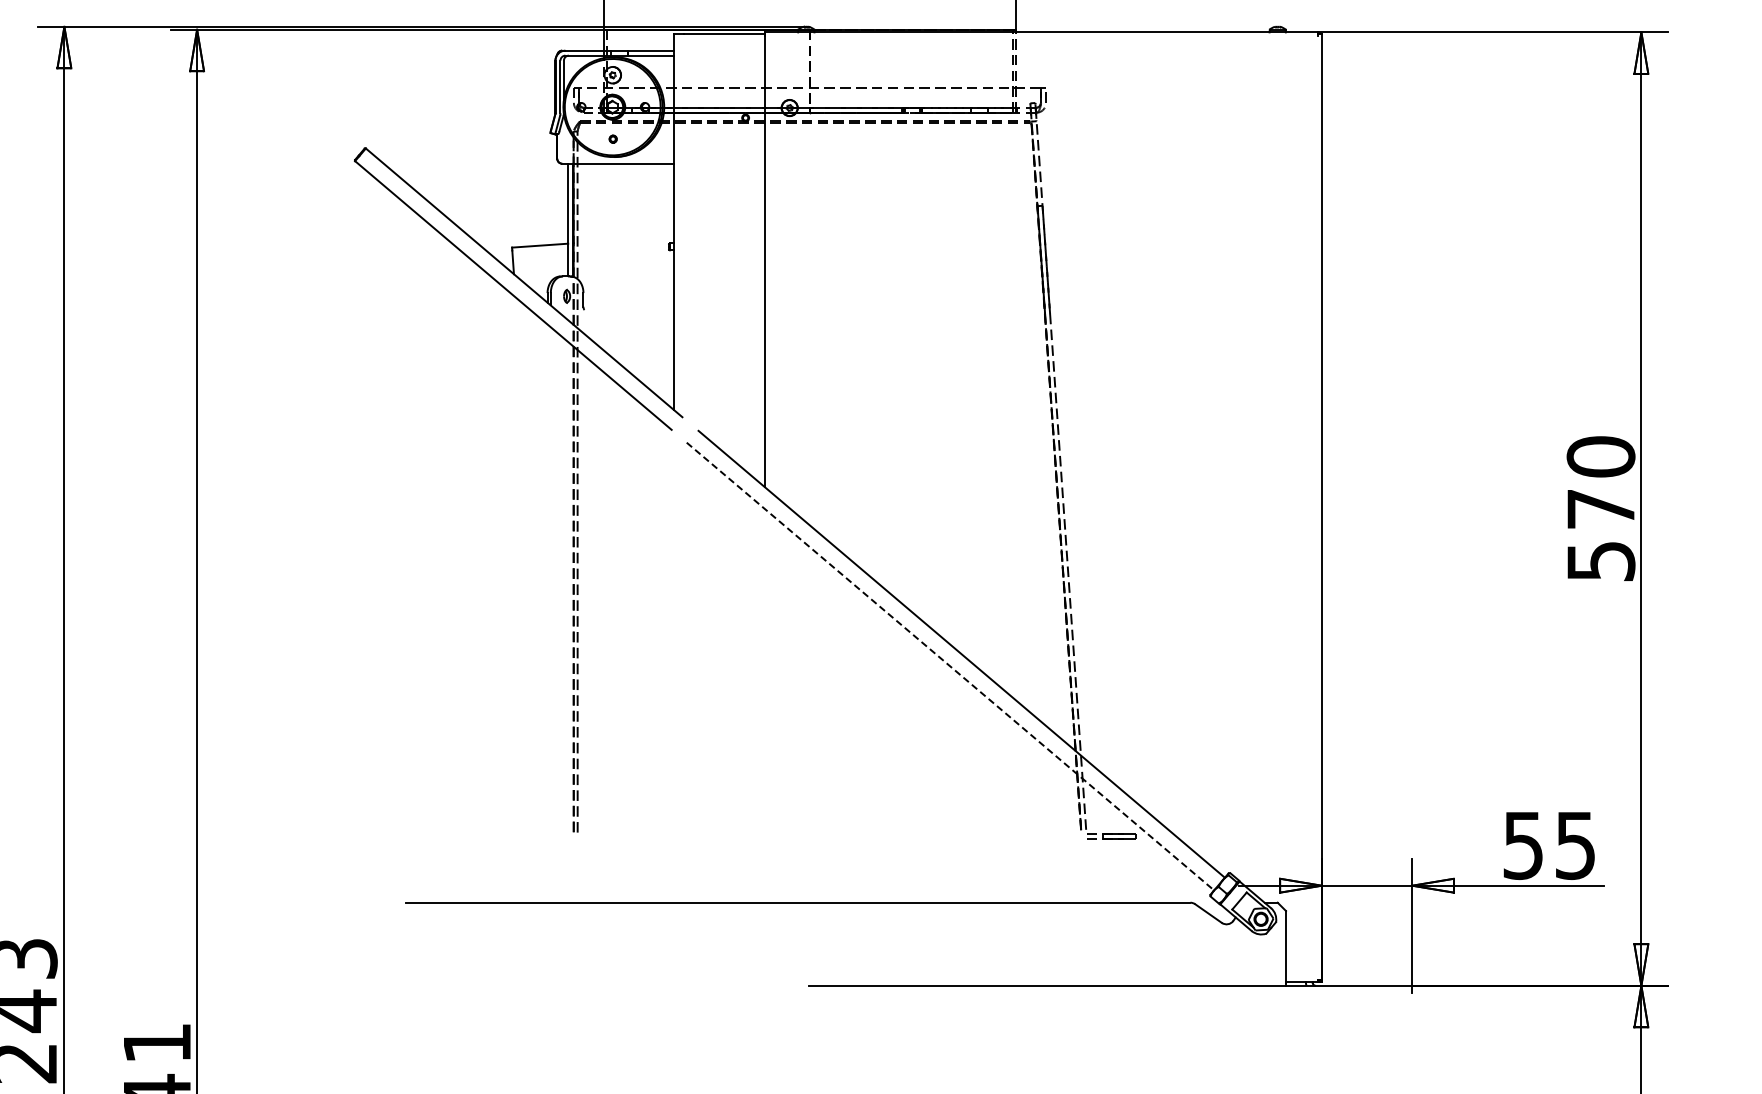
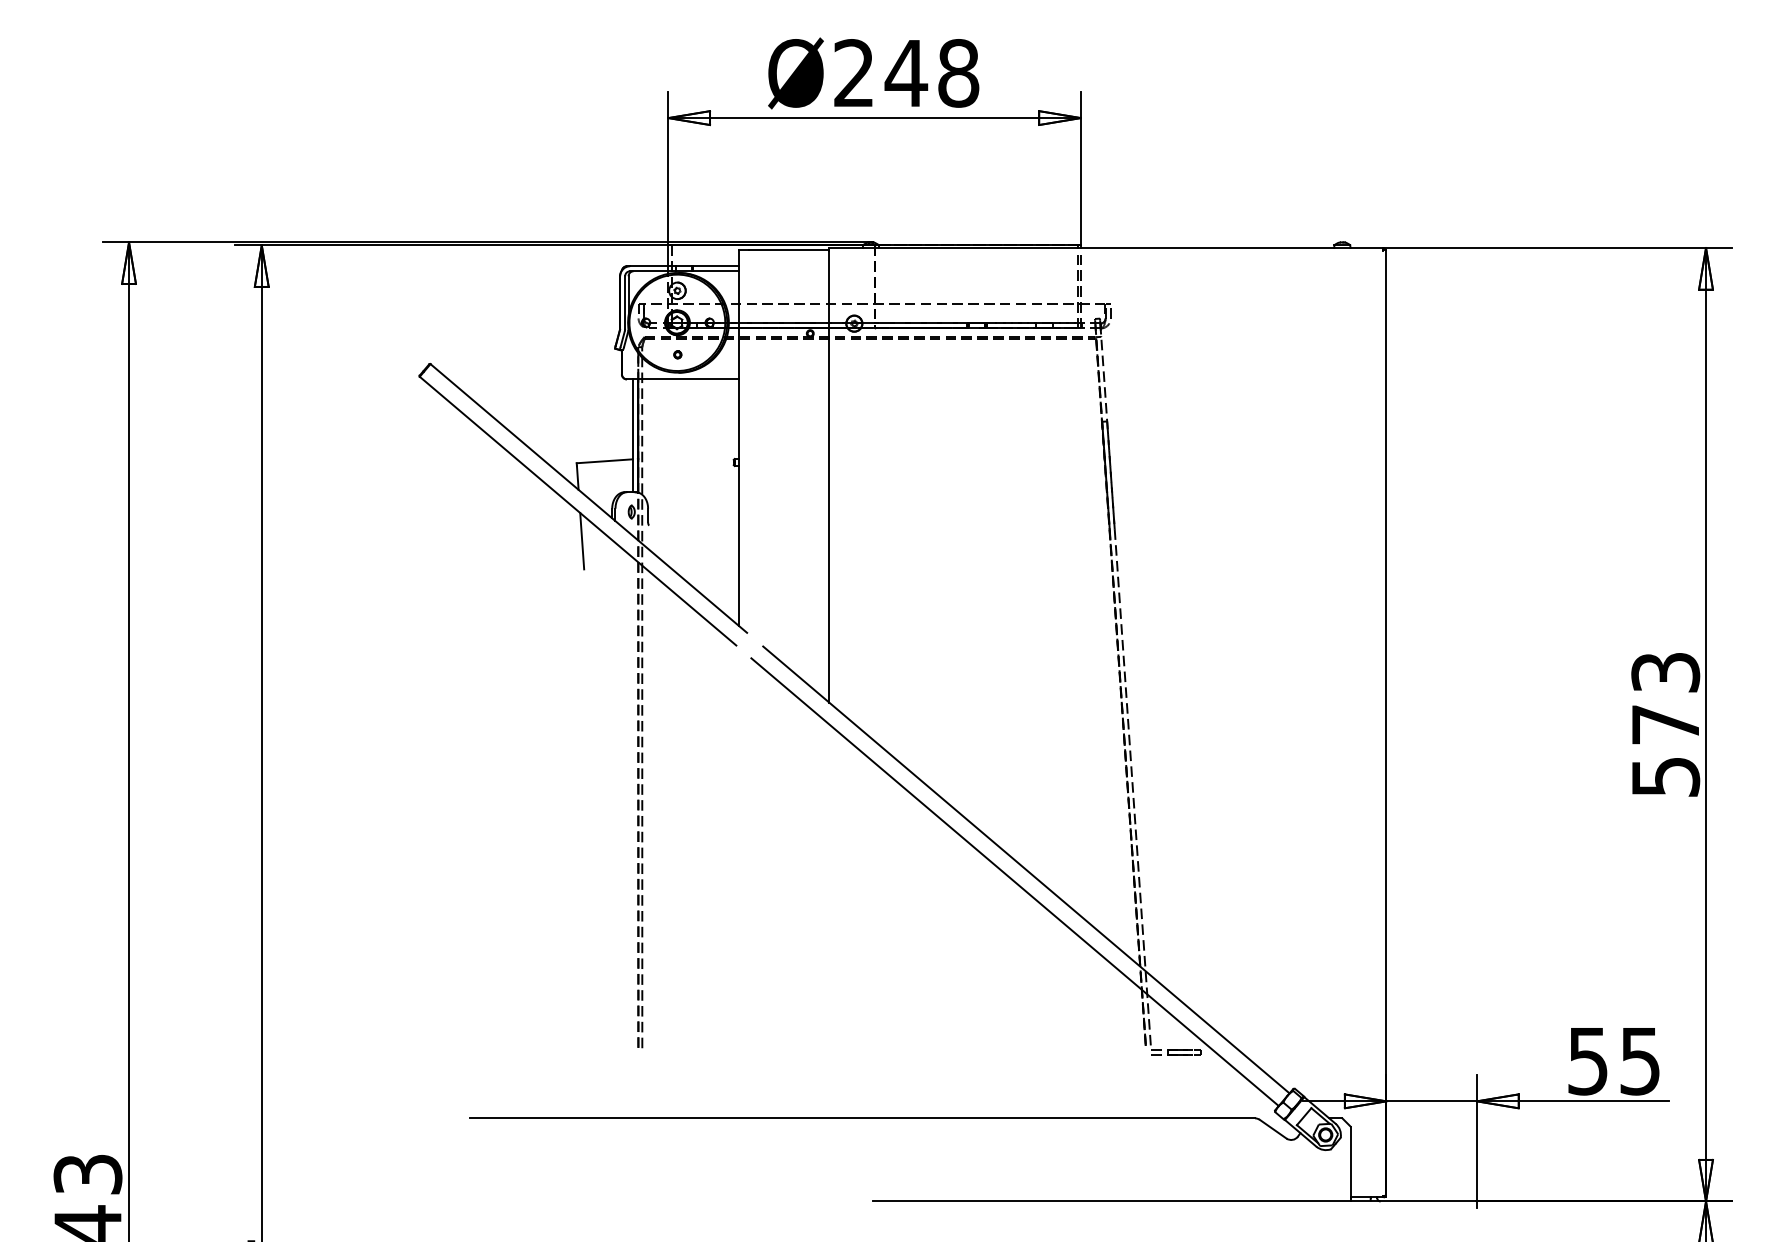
line: (517, 325) -> (582, 541), added
text: (1600, 456) -> (1665, 672), 570 -> 573
line: (950, 666) -> (1015, 882), dashed -> solid

